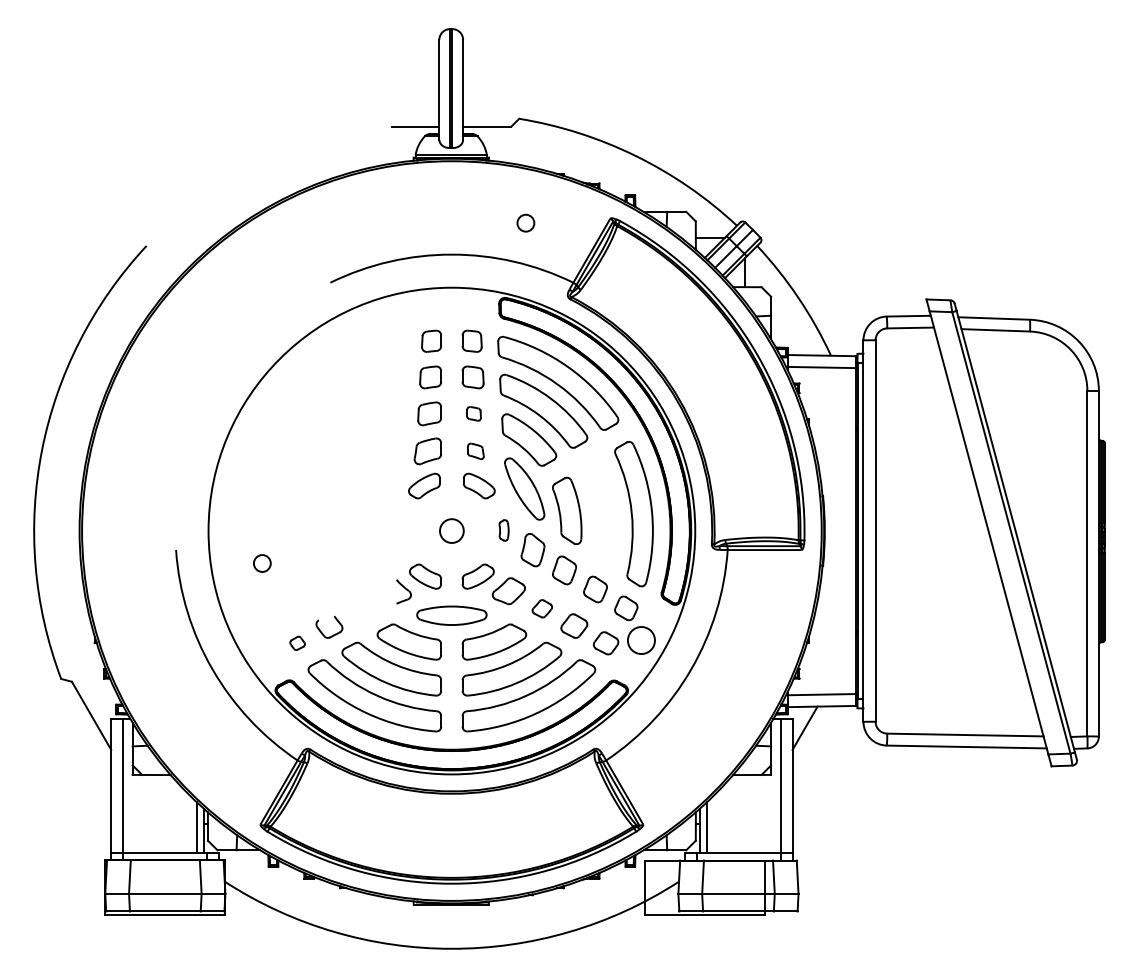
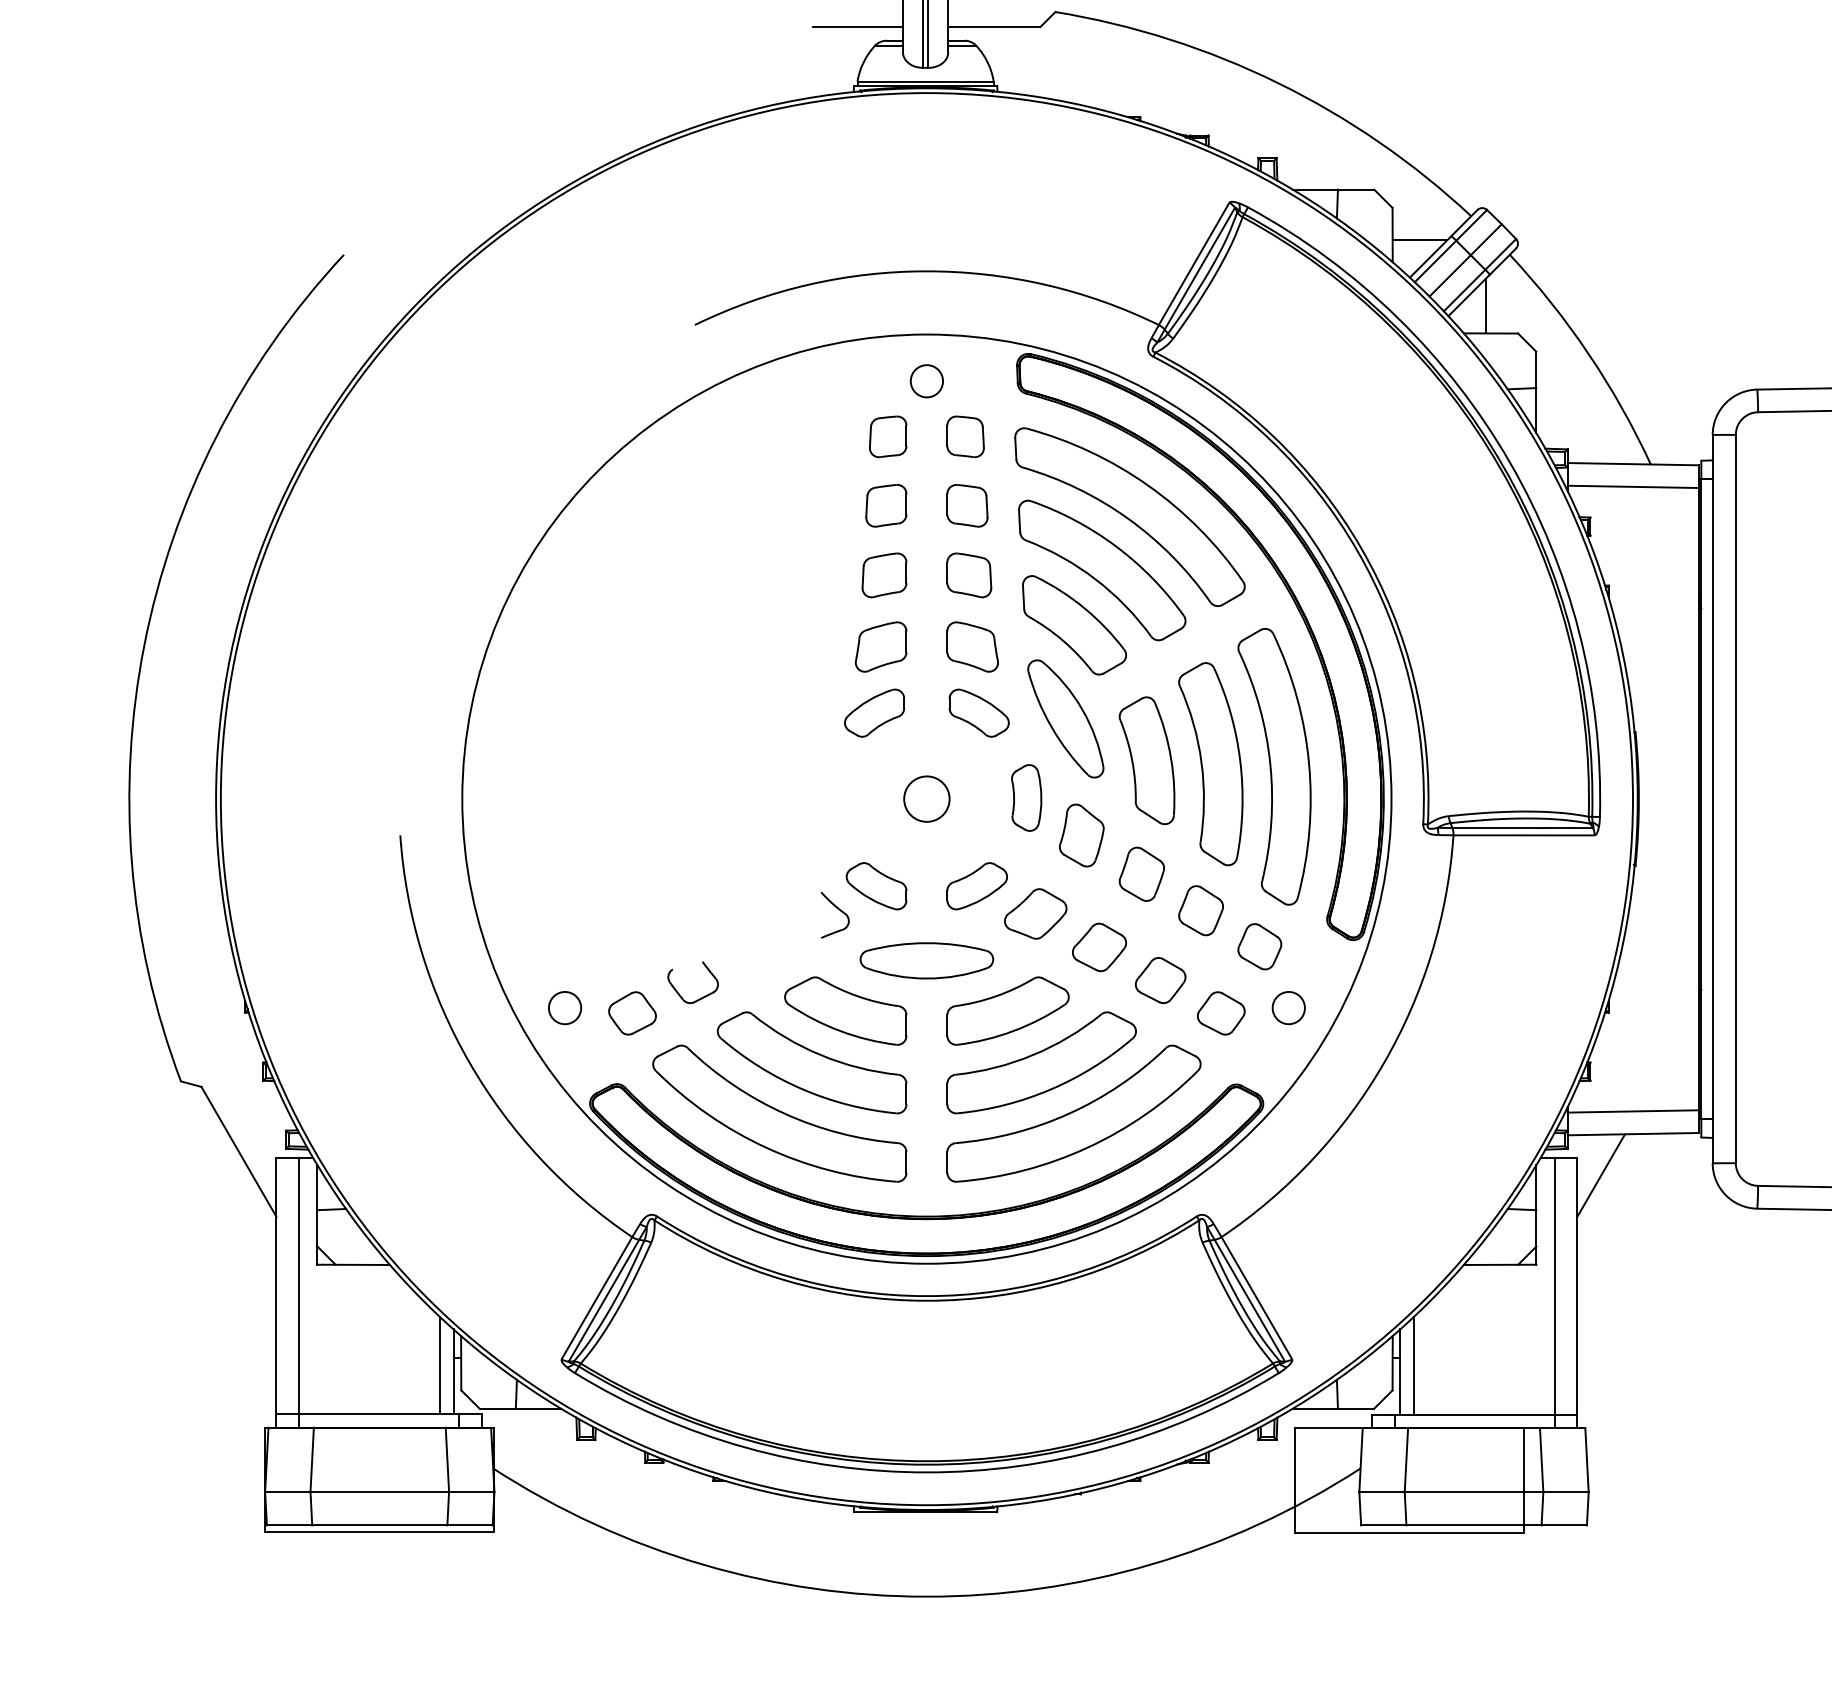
circle: (525, 222) -> (926, 379), moved
part: (473, 413) -> (968, 574), size x1.67
part: (475, 451) -> (971, 647), size x1.67
part: (600, 512) -> (1210, 763), added
part: (503, 530) -> (1025, 798), size x1.67
circle: (262, 563) -> (565, 1008), moved
part: (542, 608) -> (1099, 946), size x1.43
circle: (641, 640) -> (1288, 1008), size x0.62
part: (297, 643) -> (632, 1013), size x1.67

